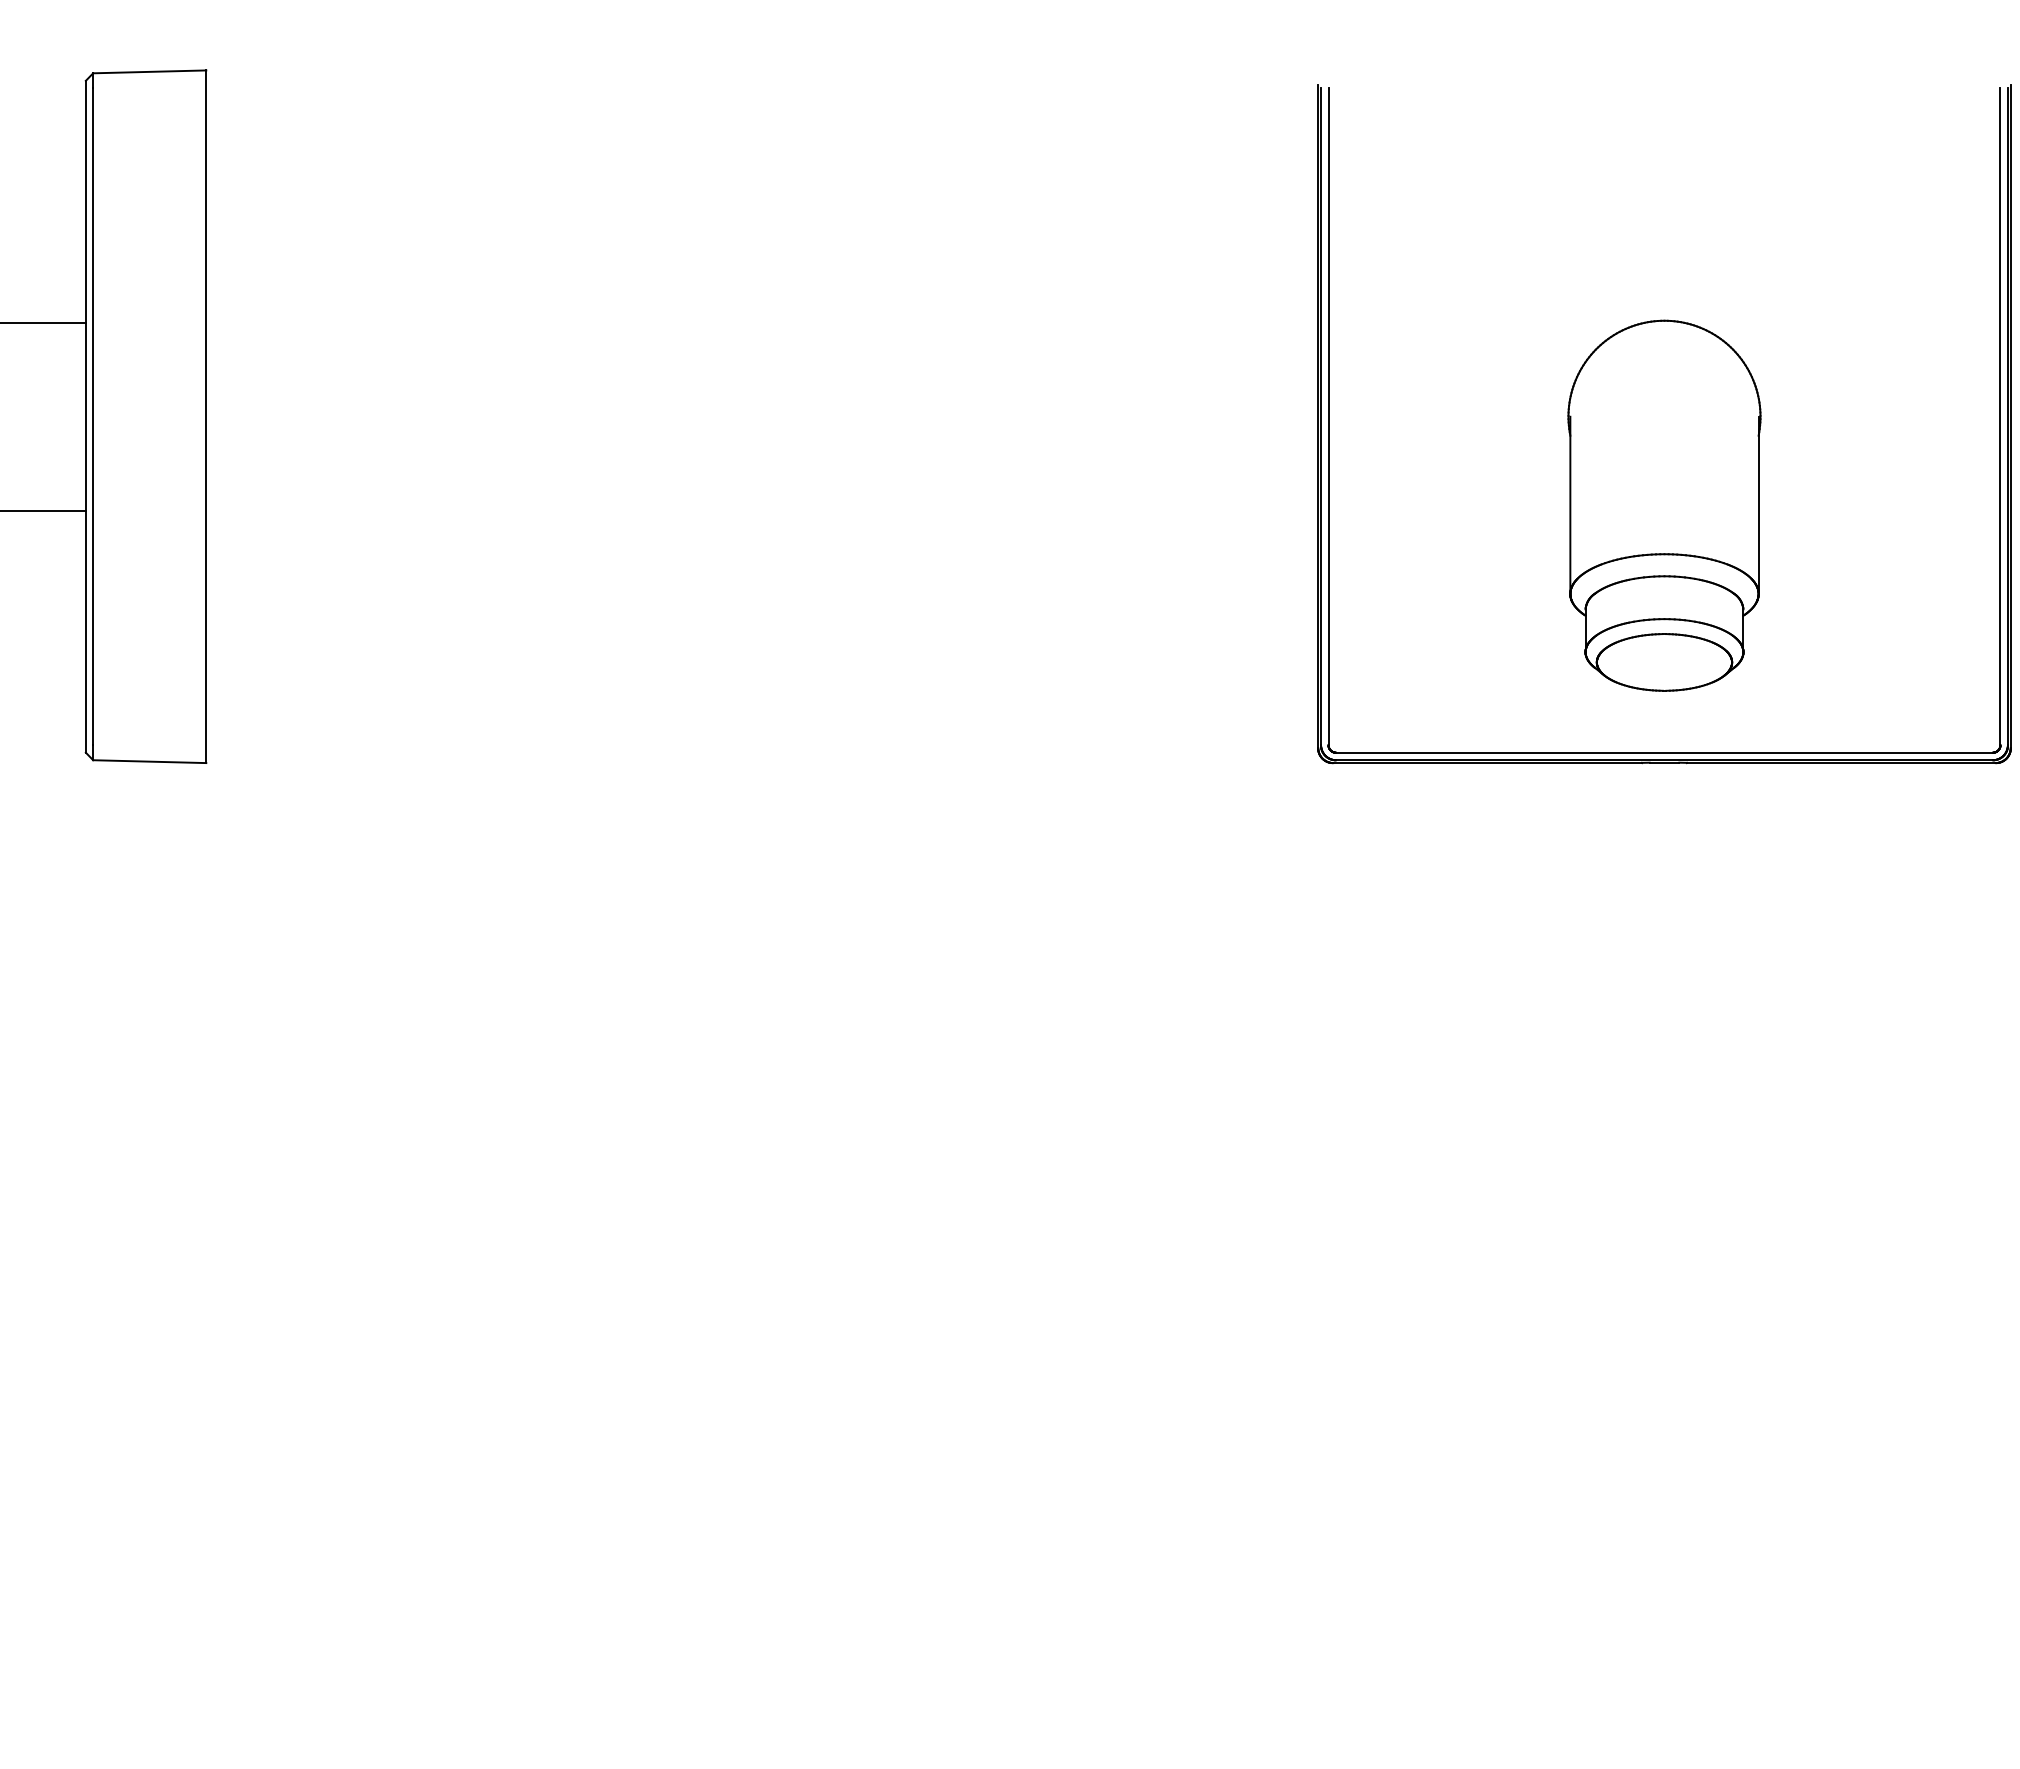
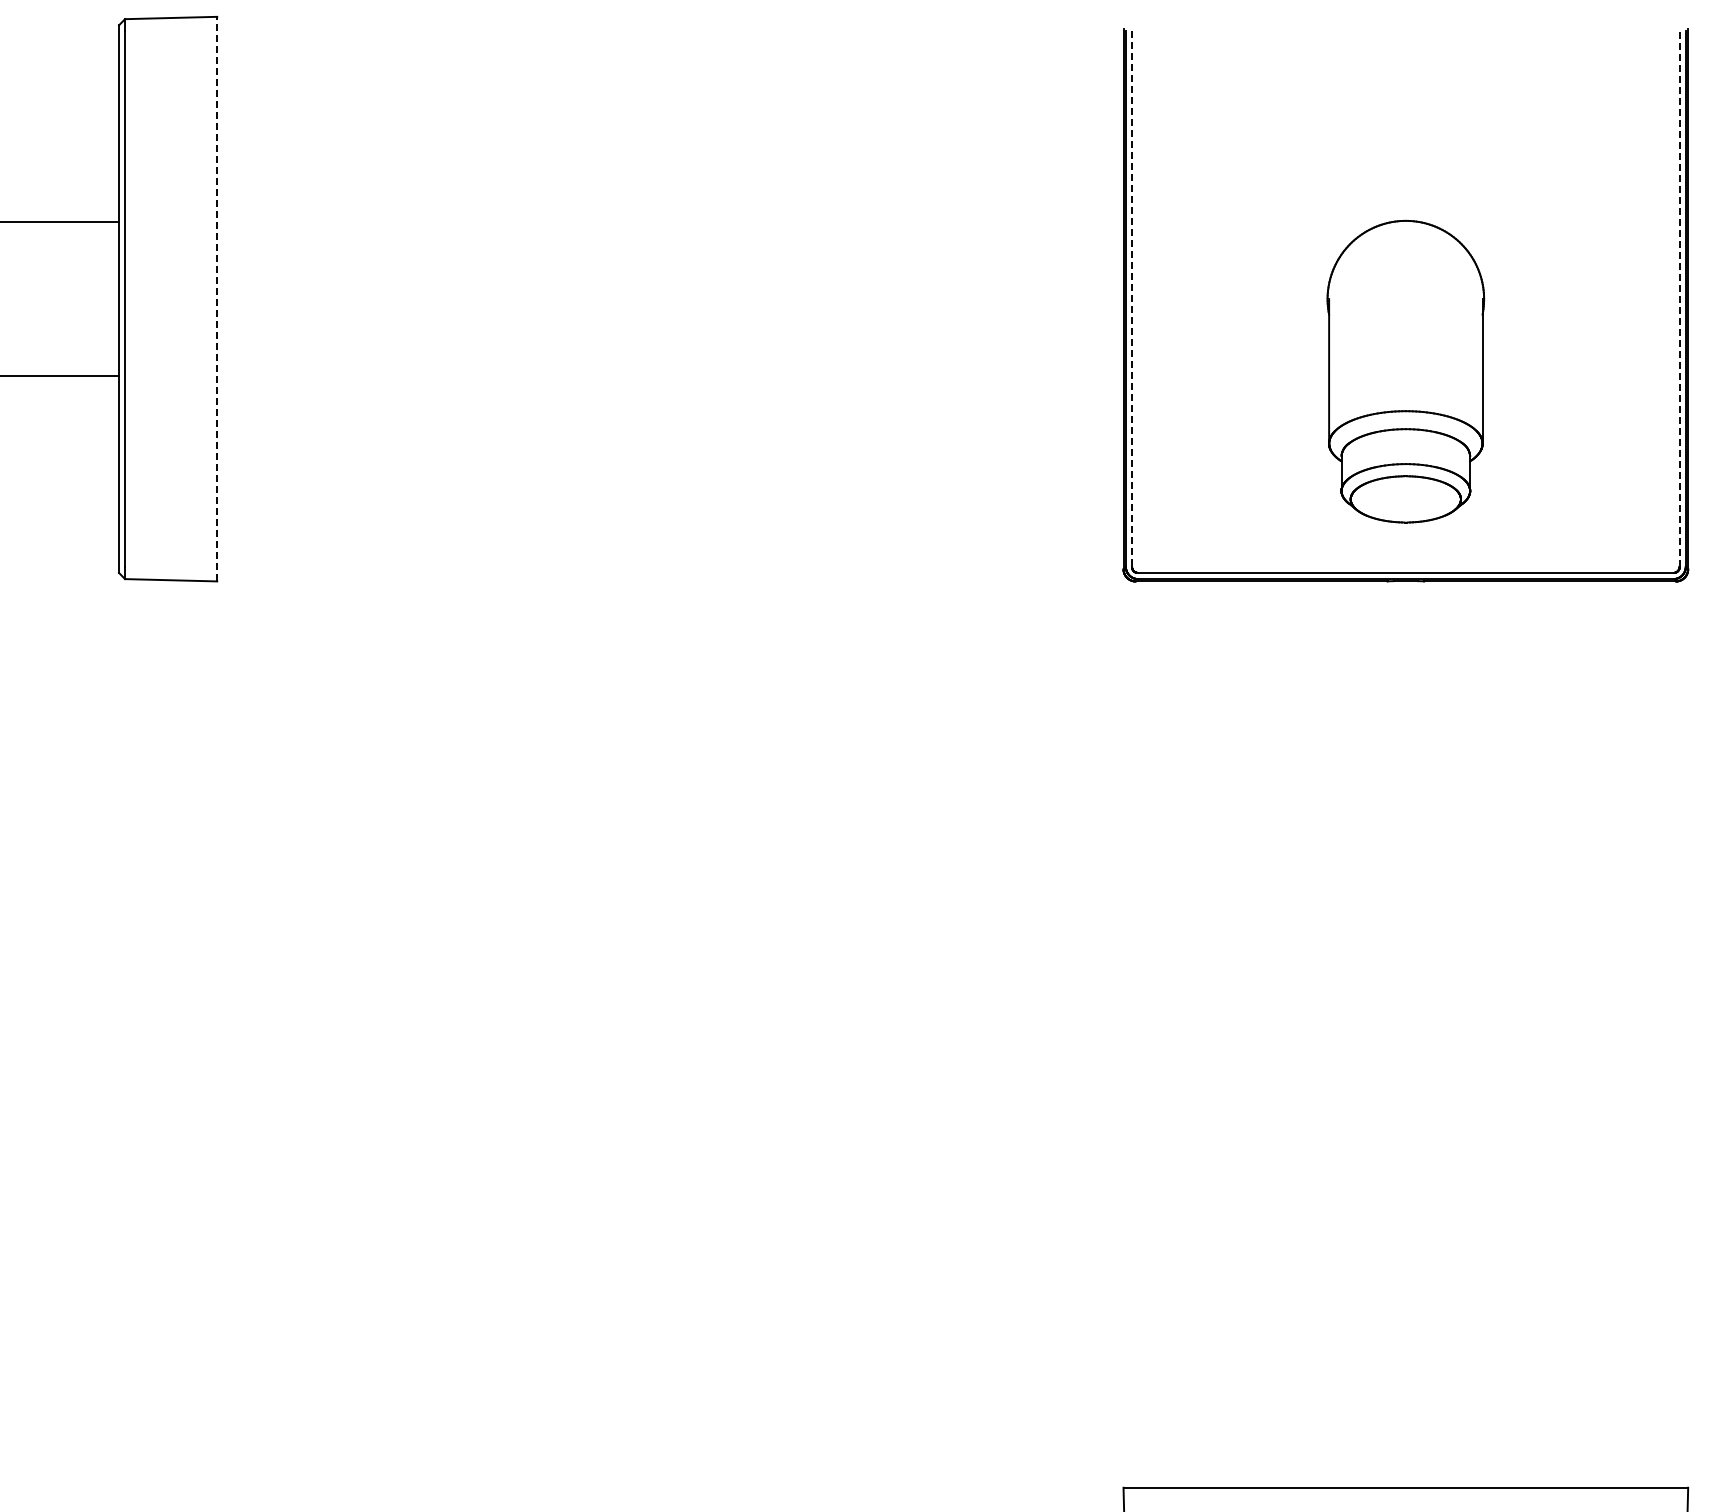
line: (206, 415) -> (217, 298), solid -> dashed
line: (1329, 417) -> (1132, 299), solid -> dashed
line: (2000, 417) -> (1679, 299), solid -> dashed

